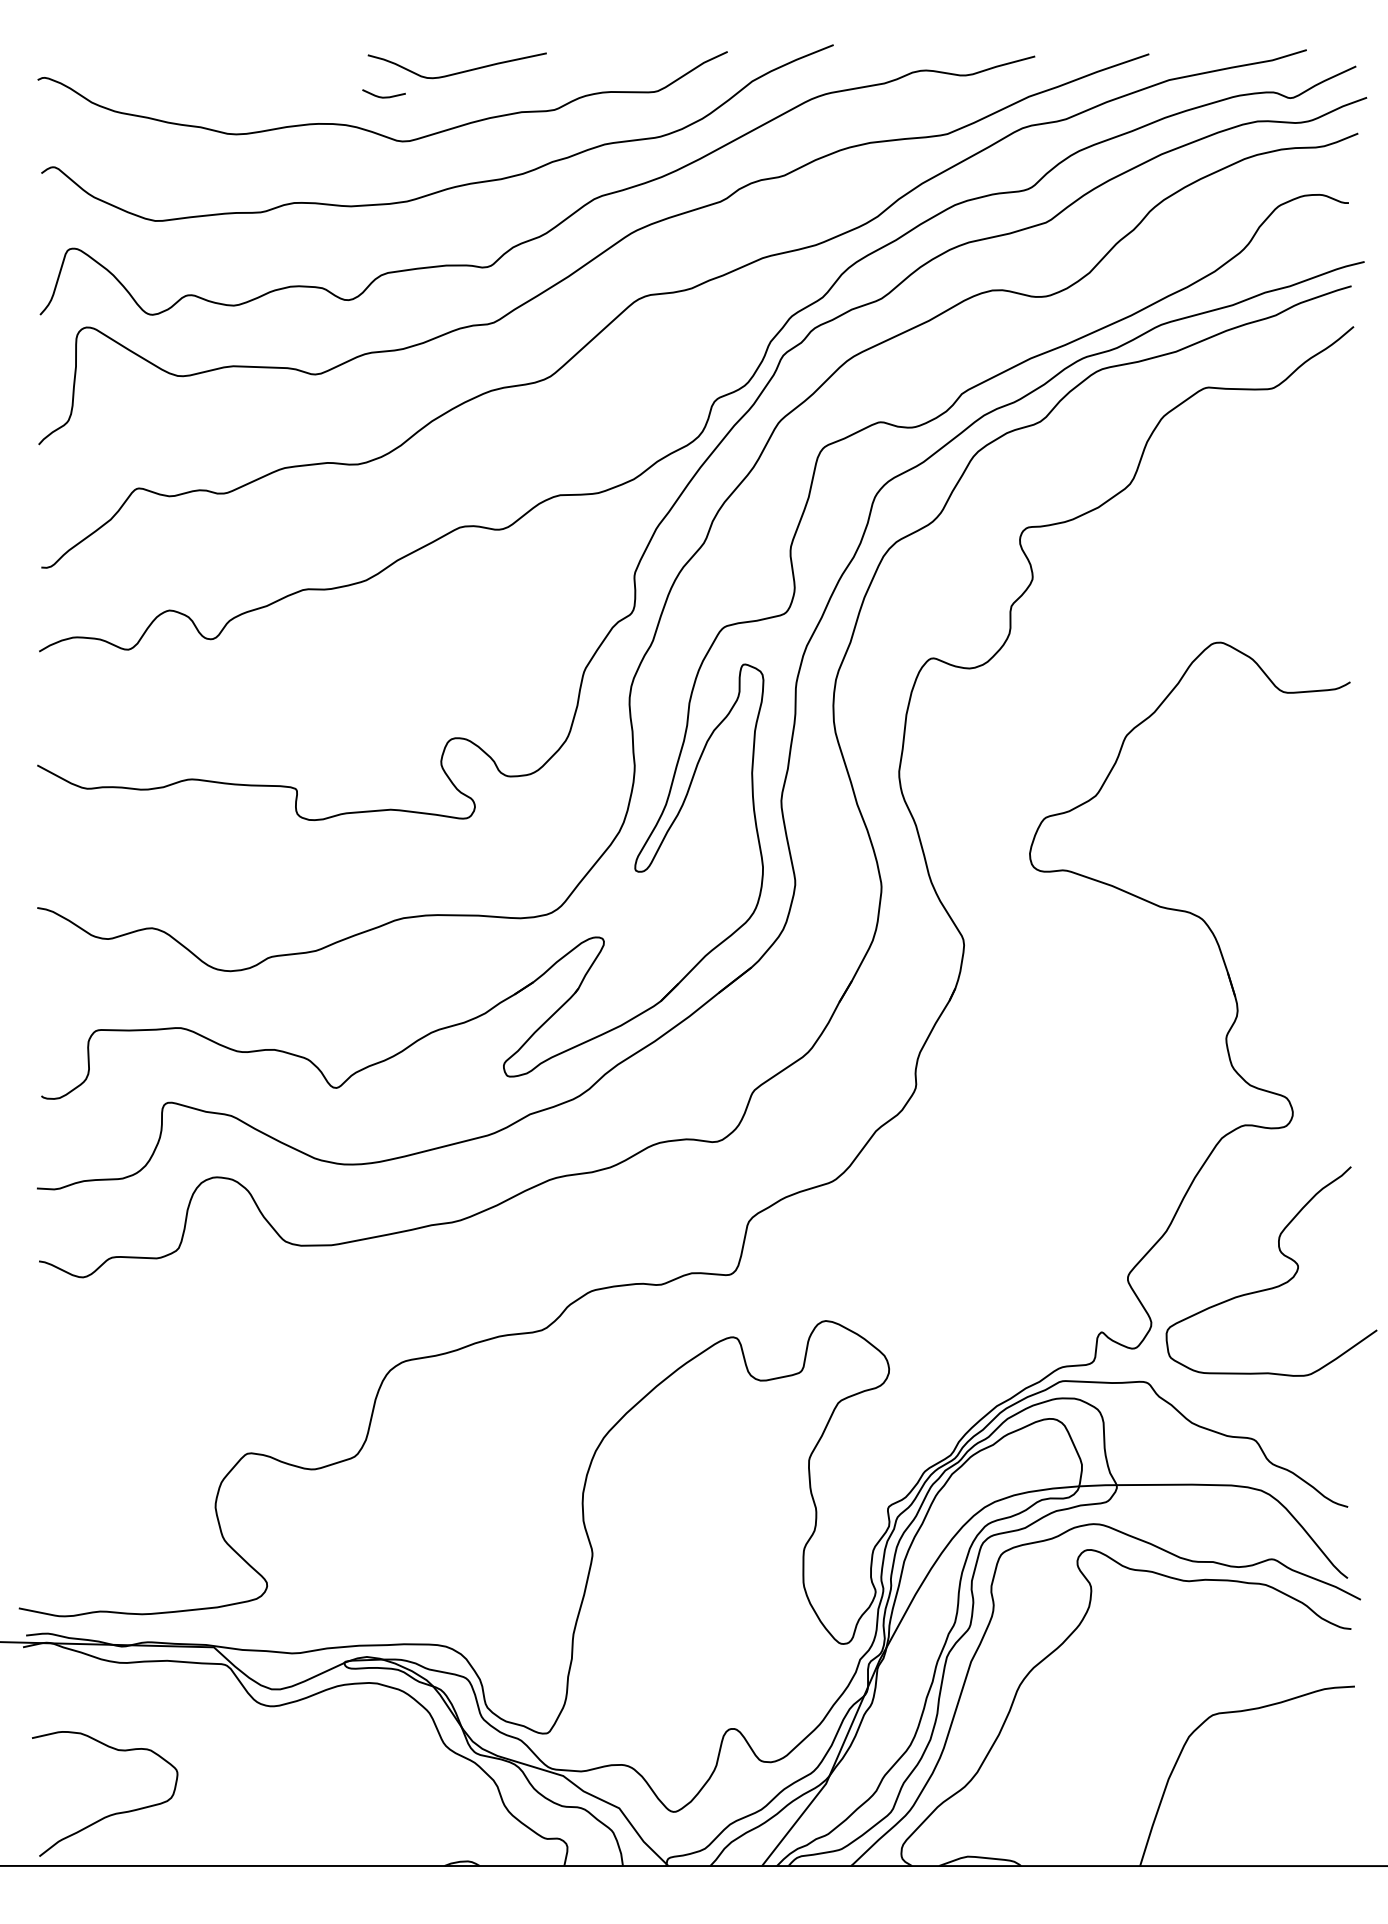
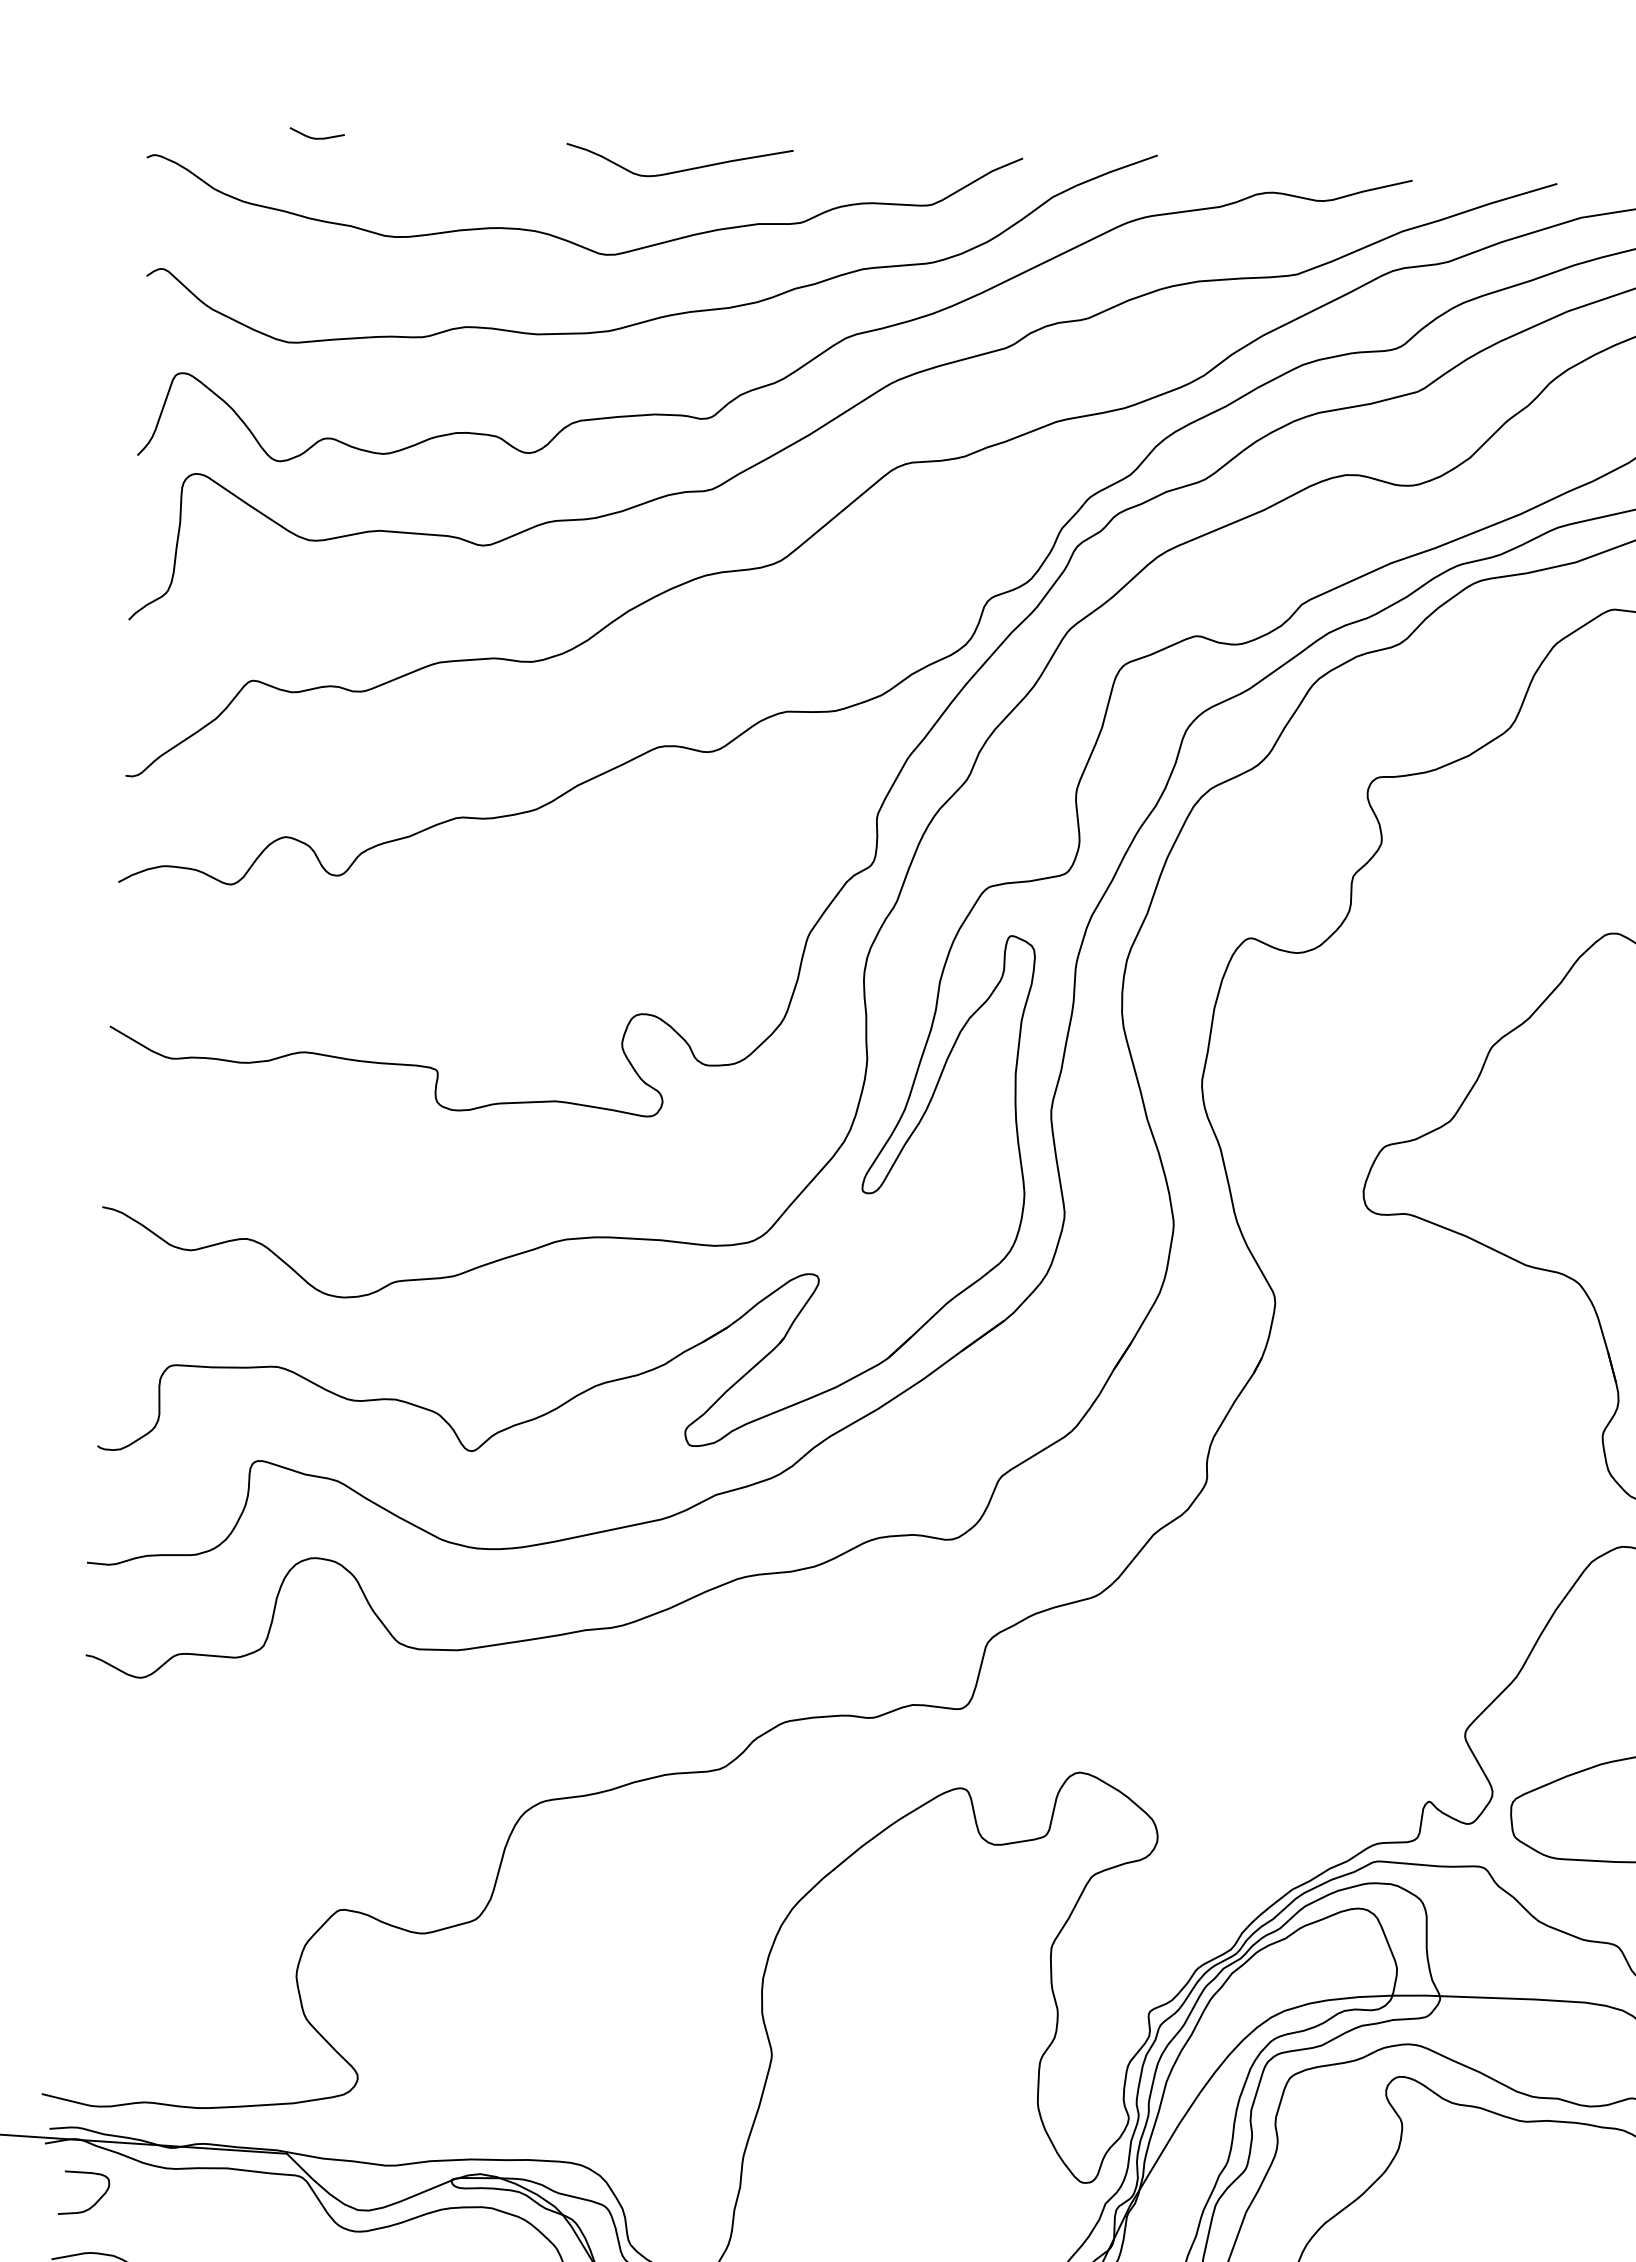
curve: (383, 96) -> (316, 137), moved
curve: (64, 1691) -> (95, 2201), added

